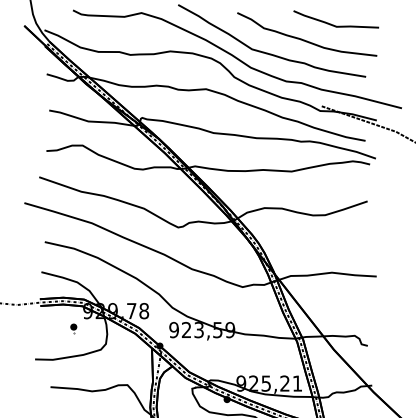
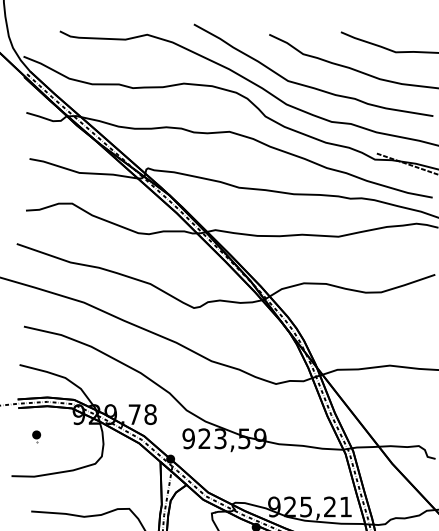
part: (73, 328) -> (36, 436), moved

